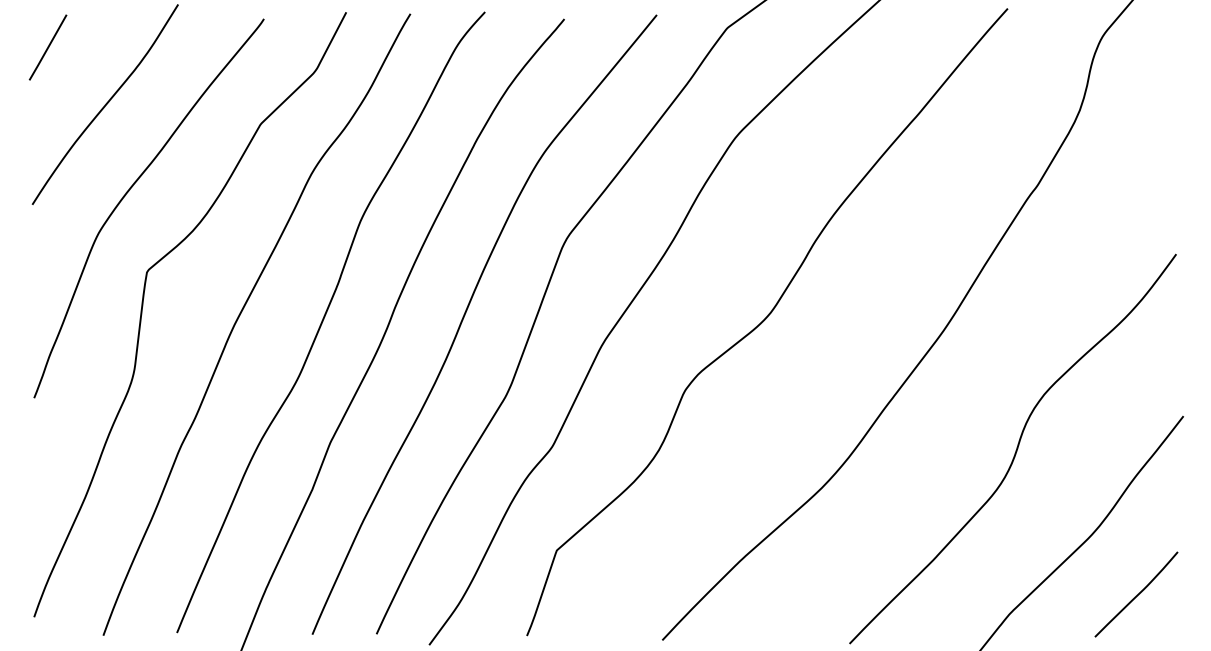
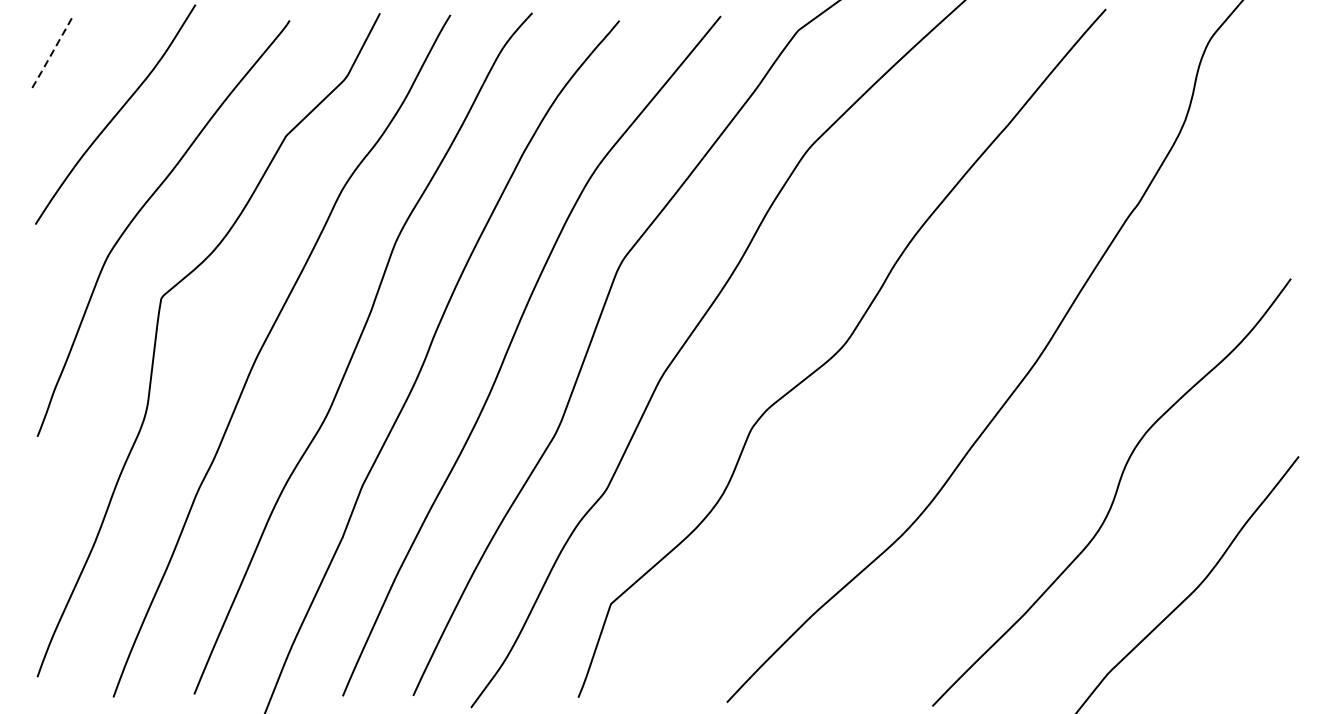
line: (48, 47) -> (53, 51), solid -> dashed
curve: (1137, 594) -> (1248, 652), removed

